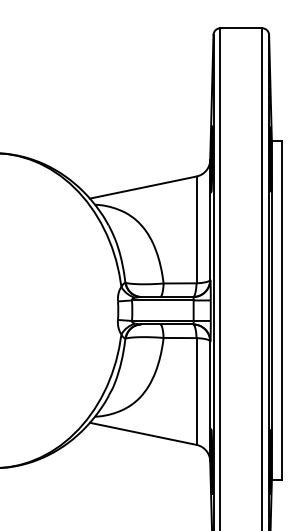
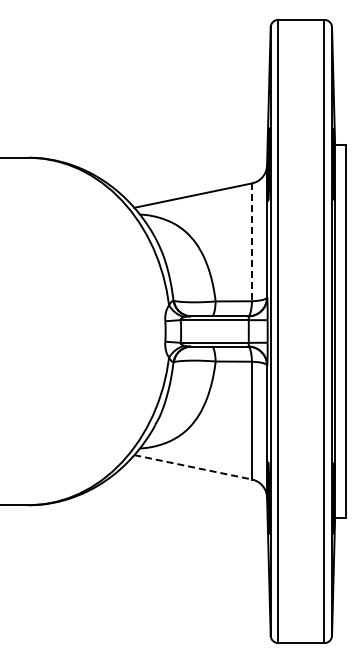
line: (197, 230) -> (252, 242), solid -> dashed
line: (143, 433) -> (193, 467), solid -> dashed

